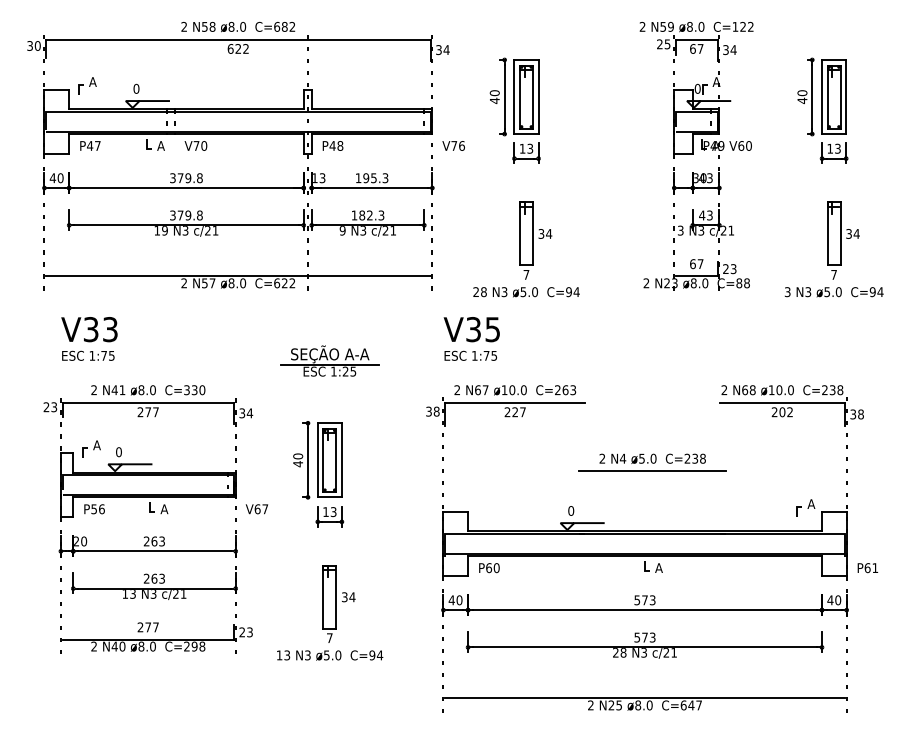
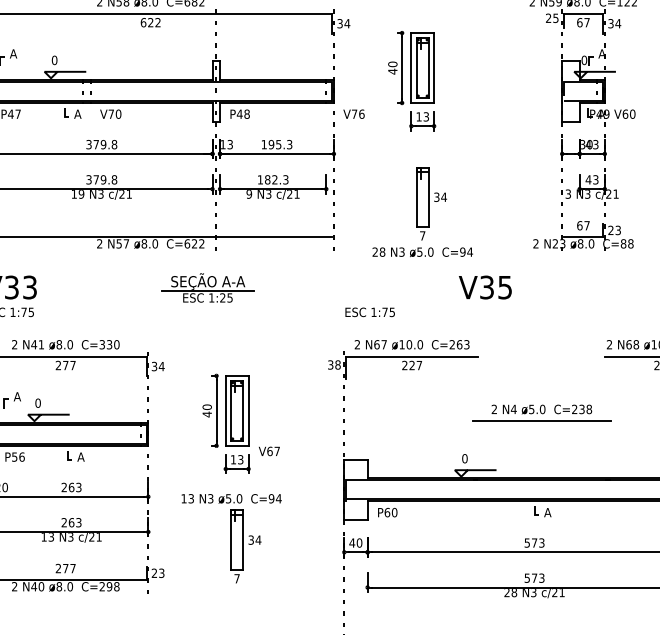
text: (471, 329) -> (485, 287), moved
part: (329, 360) -> (207, 287), moved
text: (256, 509) -> (268, 451), moved
text: (330, 655) -> (232, 498), moved

